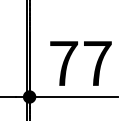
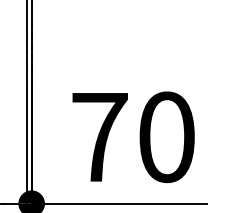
text: (97, 63) -> (166, 137), 77 -> 70

